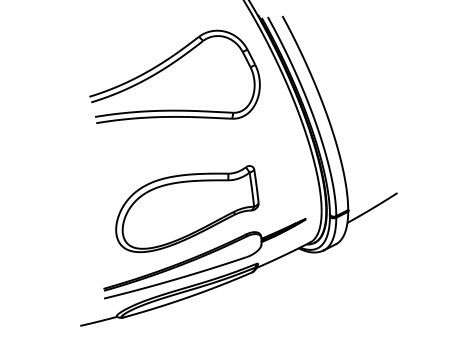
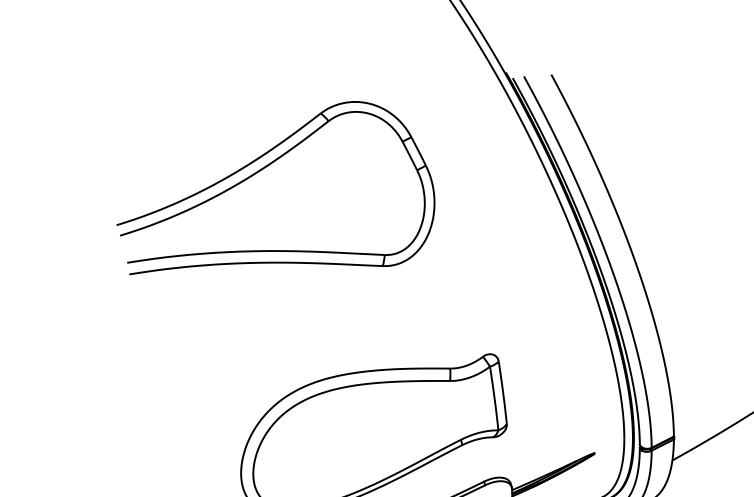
part: (168, 67) -> (264, 170), moved

